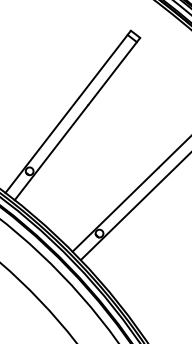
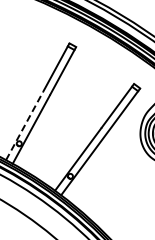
line: (41, 146) -> (24, 126), solid -> dashed

